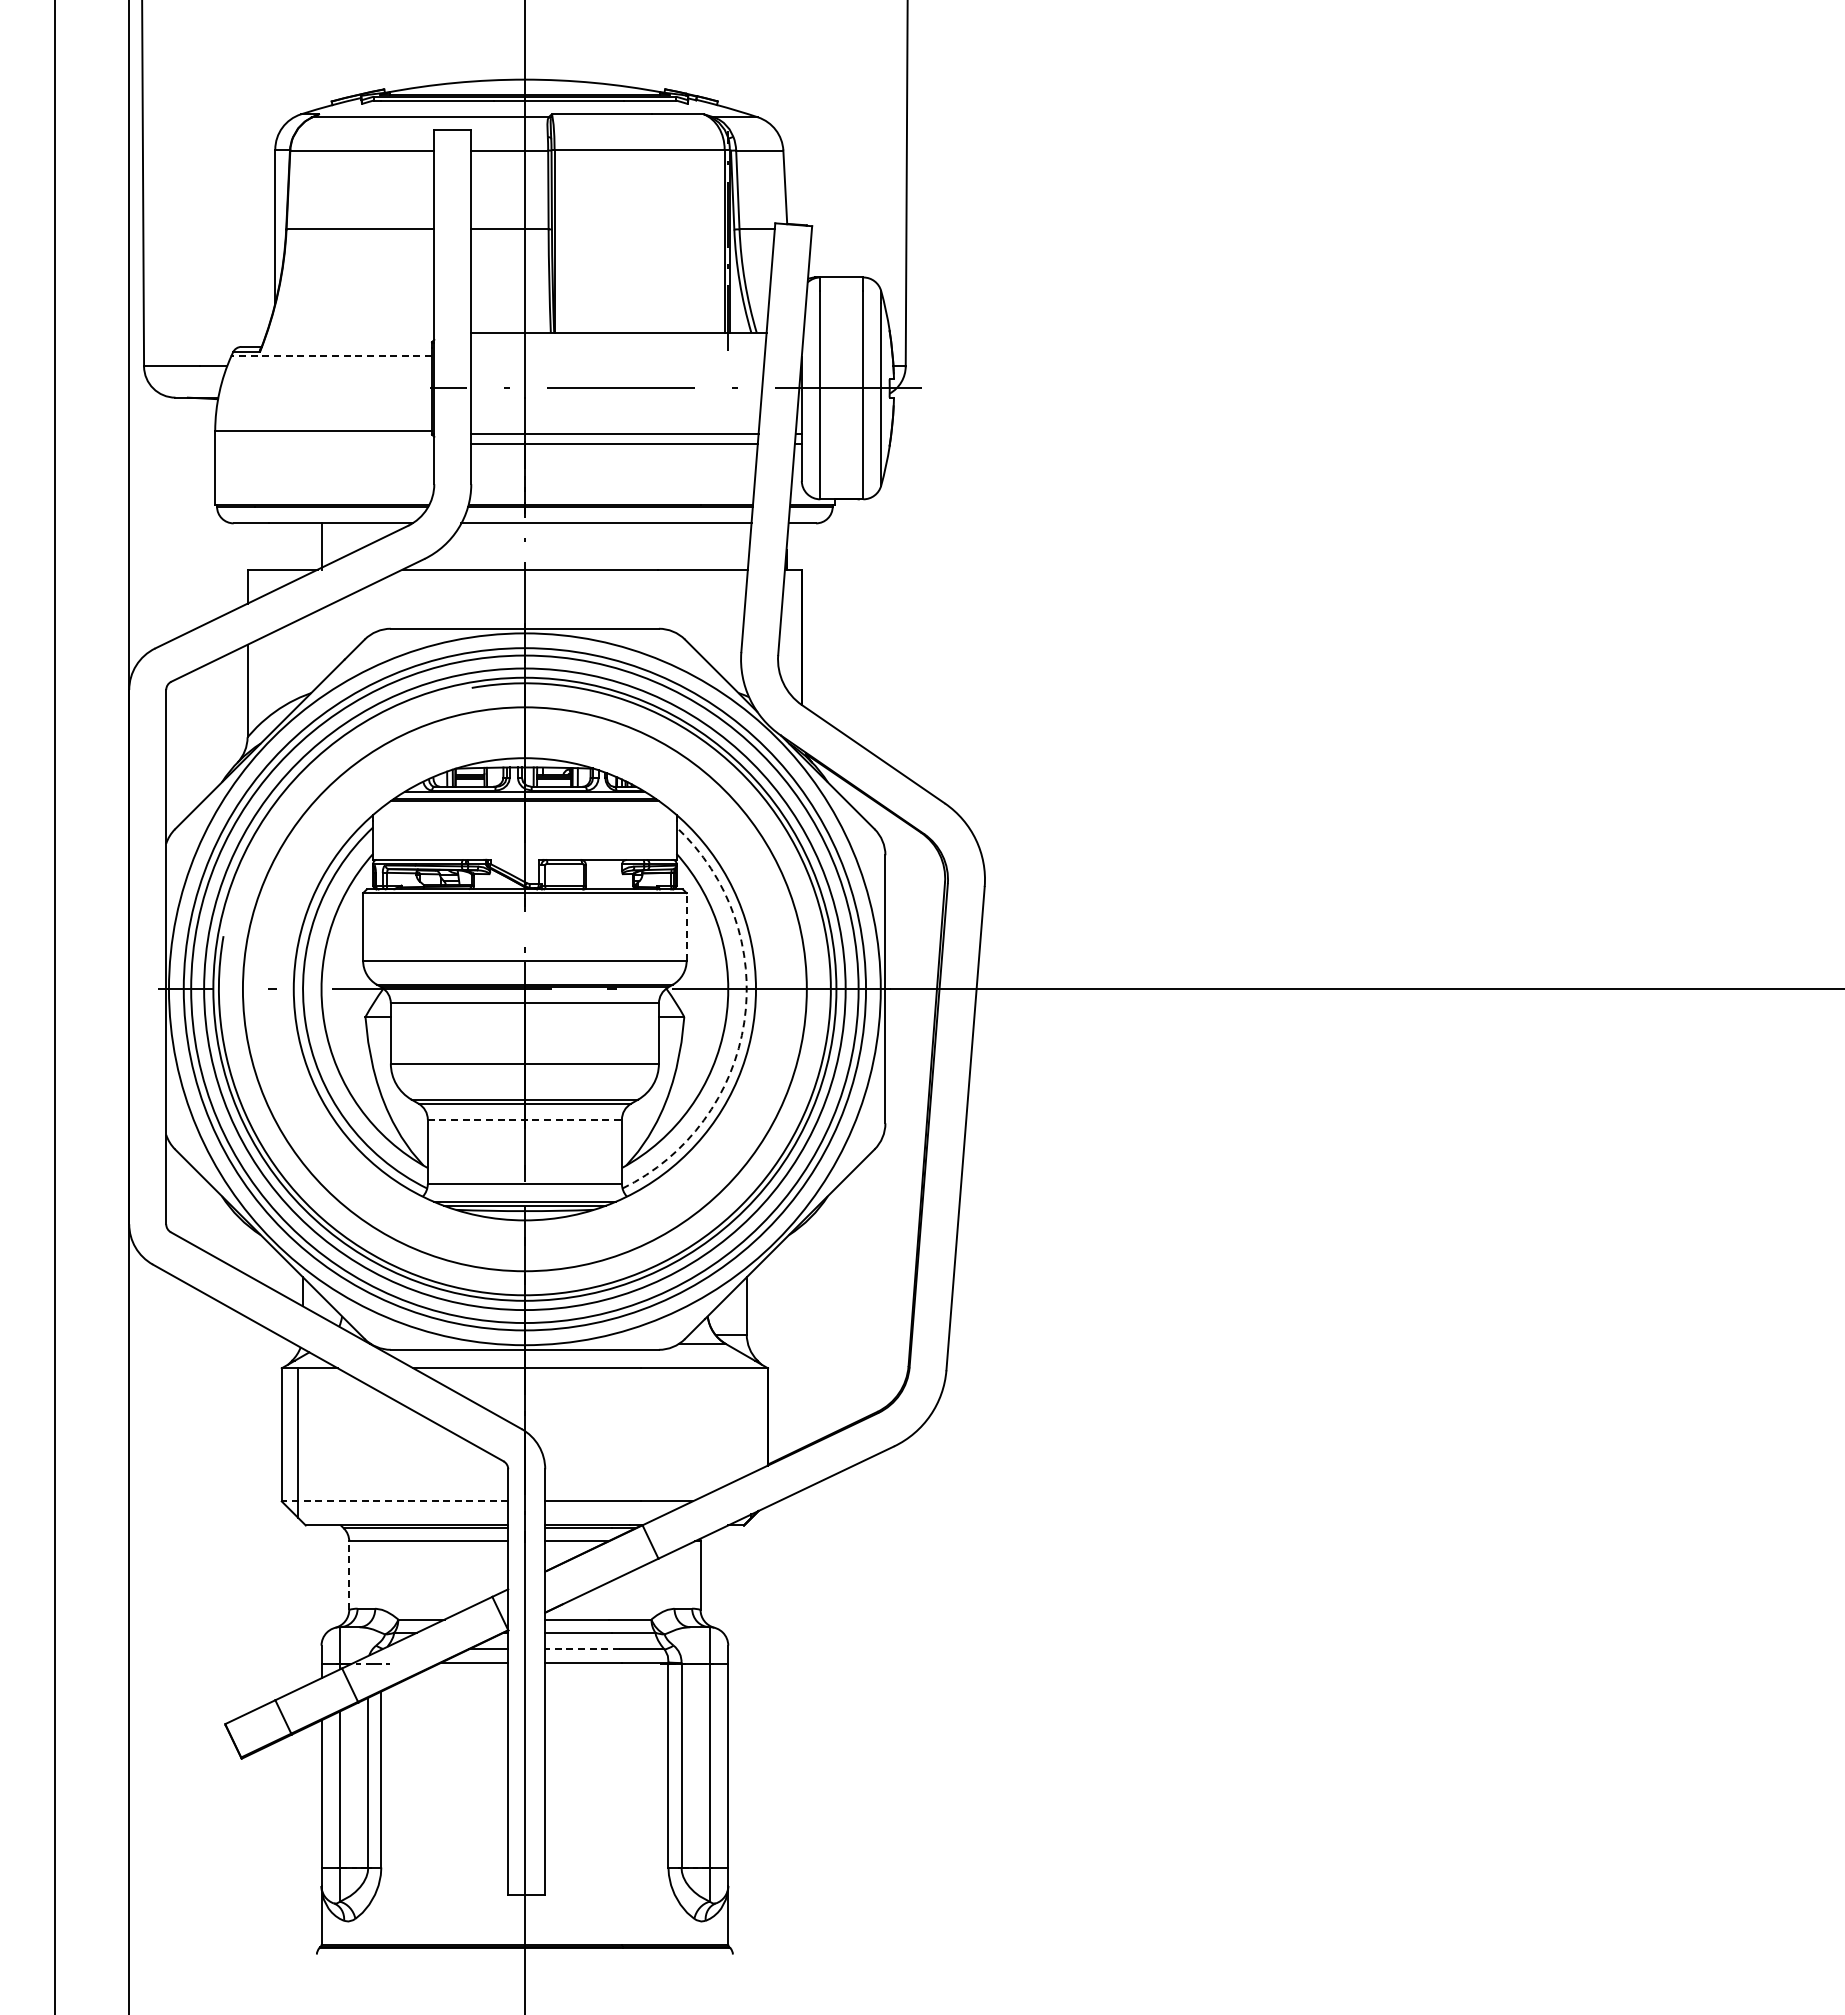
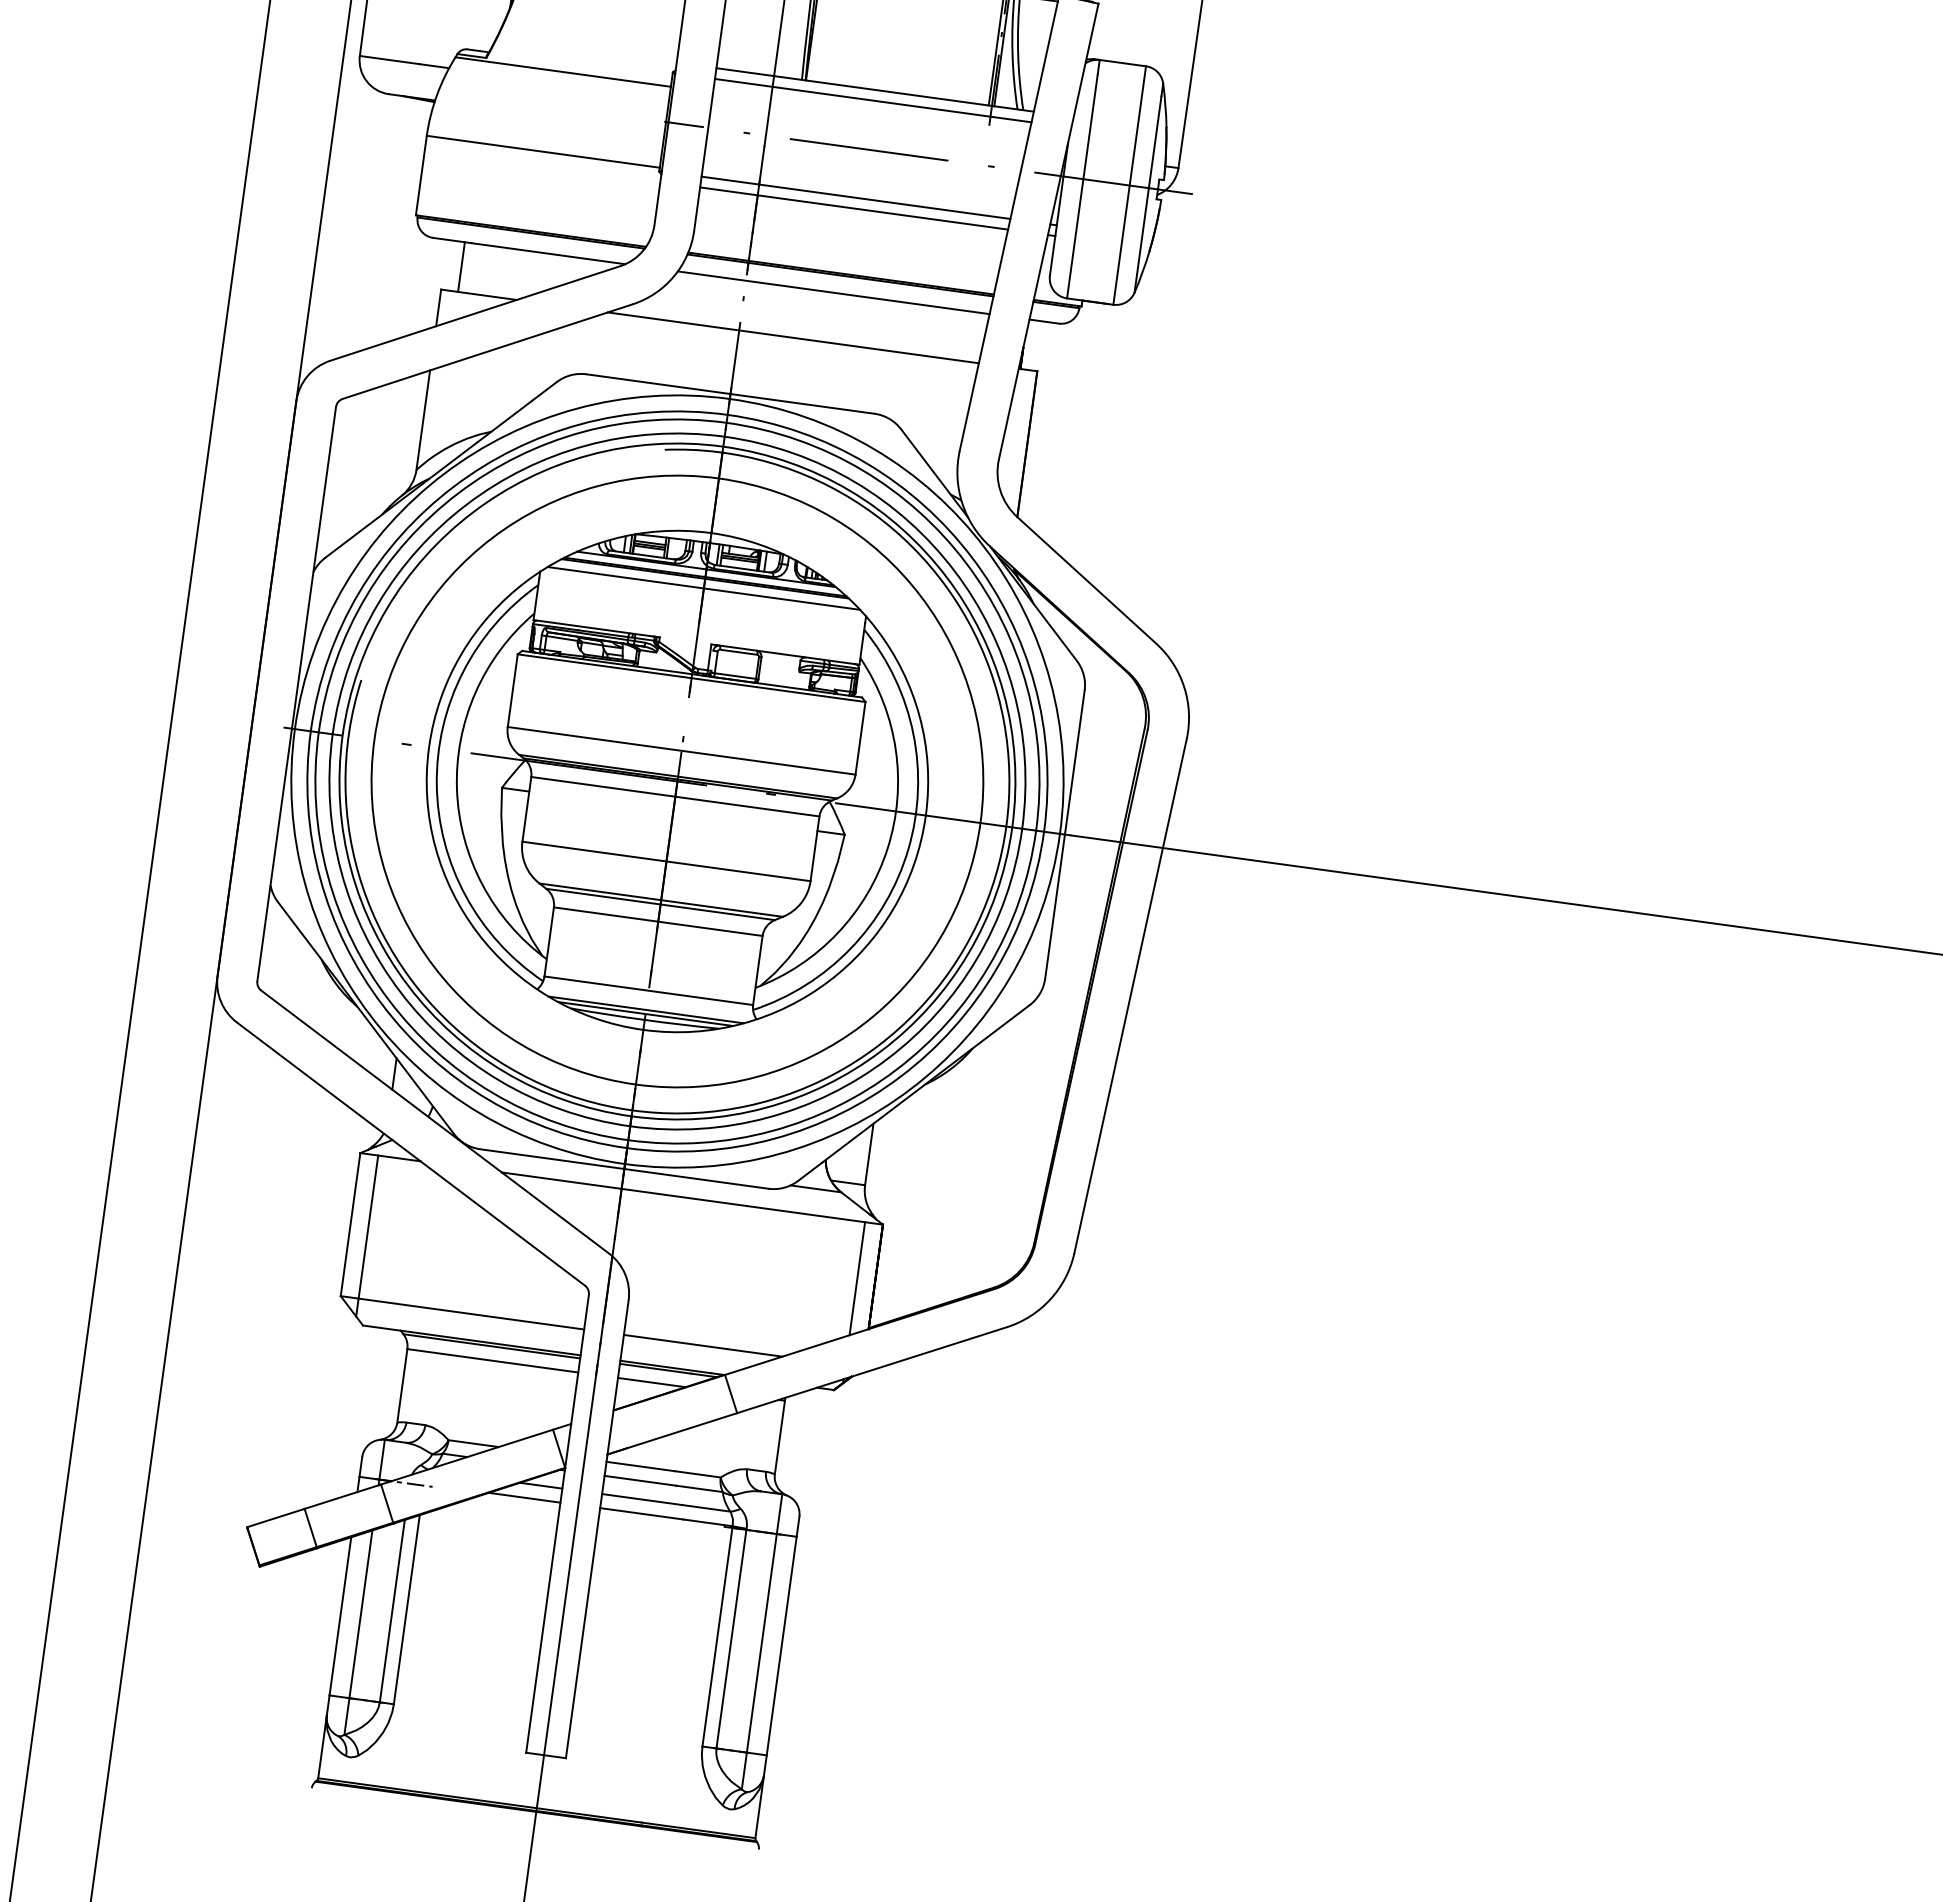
line: (618, 342) -> (873, 100), added
line: (331, 355) -> (562, 71), dashed -> solid
line: (322, 546) -> (461, 267), moved
line: (524, 809) -> (703, 588), added
line: (686, 926) -> (860, 737), dashed -> solid
arc: (744, 1022) -> (908, 849), dashed -> solid
line: (525, 1119) -> (658, 921), dashed -> solid
line: (751, 1420) -> (857, 1278), added
line: (394, 1501) -> (461, 1312), dashed -> solid
line: (349, 1575) -> (402, 1385), dashed -> solid
line: (582, 1649) -> (642, 1499), dashed -> solid

